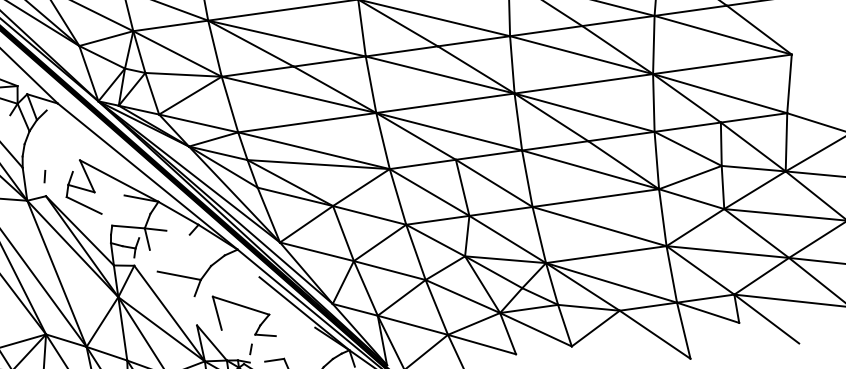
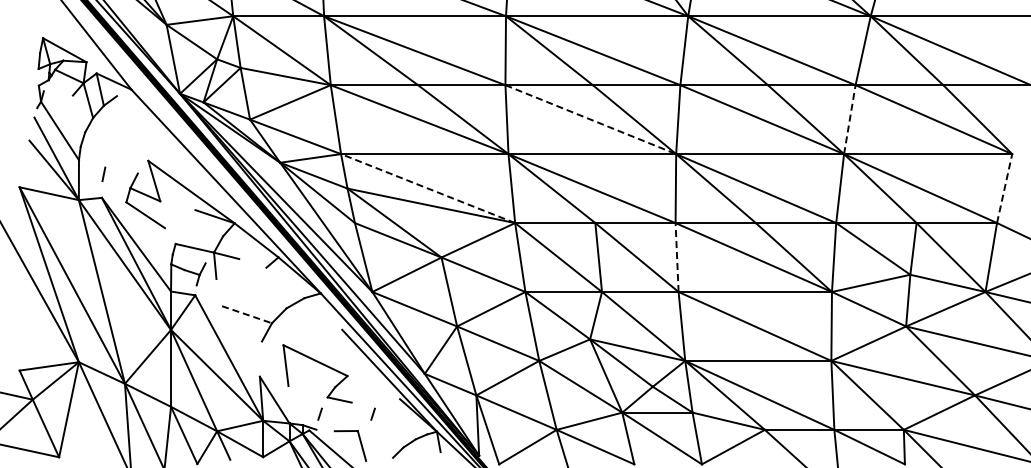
line: (653, 44) -> (849, 119), solid -> dashed
line: (440, 74) -> (591, 119), solid -> dashed
line: (789, 83) -> (1004, 188), solid -> dashed
line: (314, 150) -> (428, 188), solid -> dashed
line: (527, 178) -> (677, 257), solid -> dashed
line: (179, 275) -> (247, 314), solid -> dashed
line: (294, 342) -> (372, 413), added

